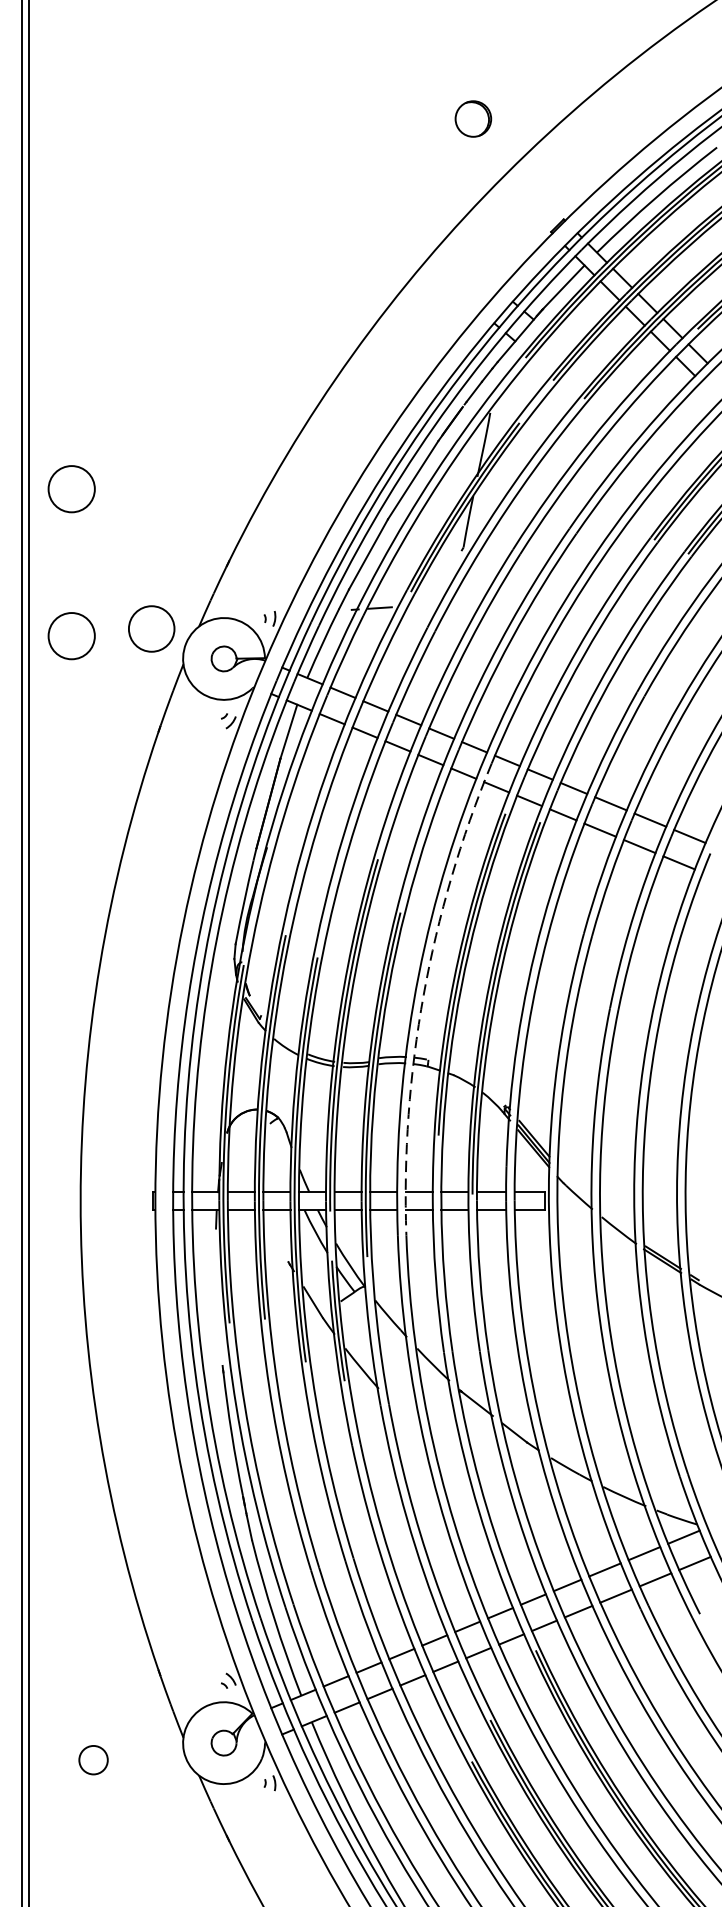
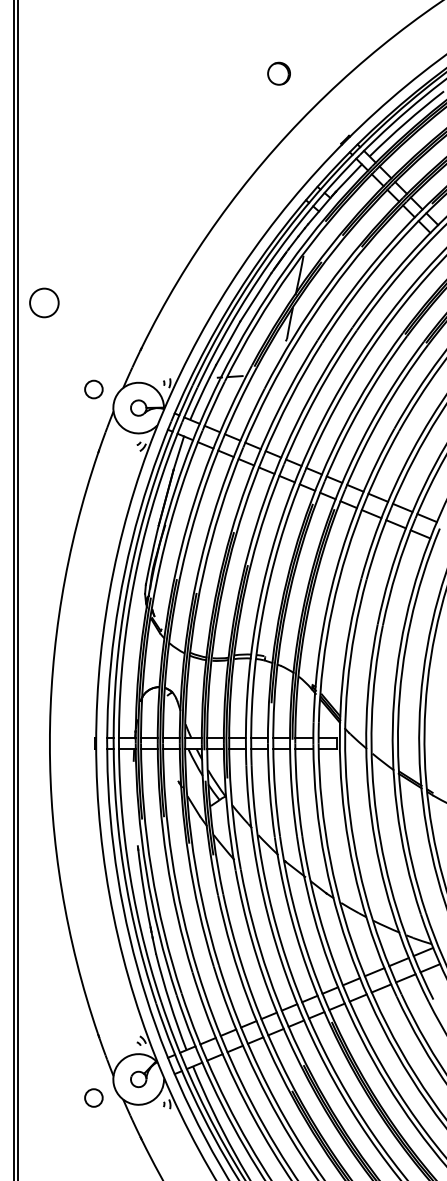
circle: (472, 118) -> (278, 73), moved
circle: (151, 628) -> (93, 389), size x0.62
circle: (71, 635) -> (44, 393), removed
arc: (423, 995) -> (262, 616), dashed -> solid
circle: (92, 1759) -> (93, 1097), moved

